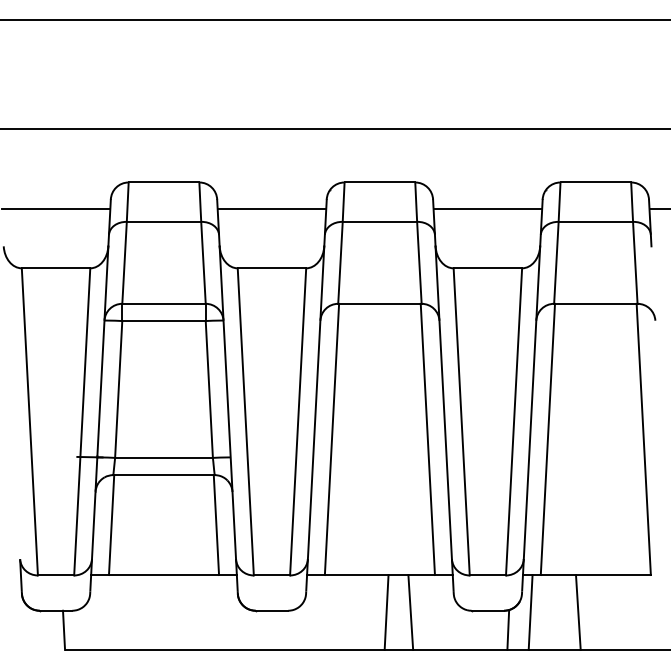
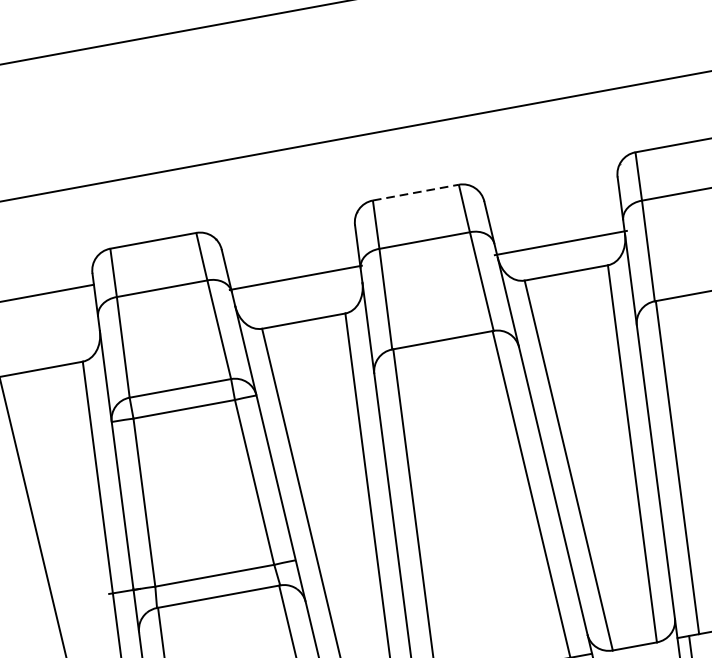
line: (380, 182) -> (416, 192), solid -> dashed
line: (271, 208) -> (295, 277), moved
line: (487, 208) -> (560, 242), moved

